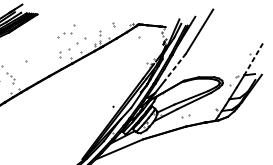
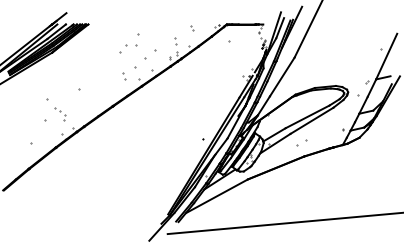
line: (253, 60) -> (386, 57), dashed -> solid
line: (175, 67) -> (282, 77), dashed -> solid

